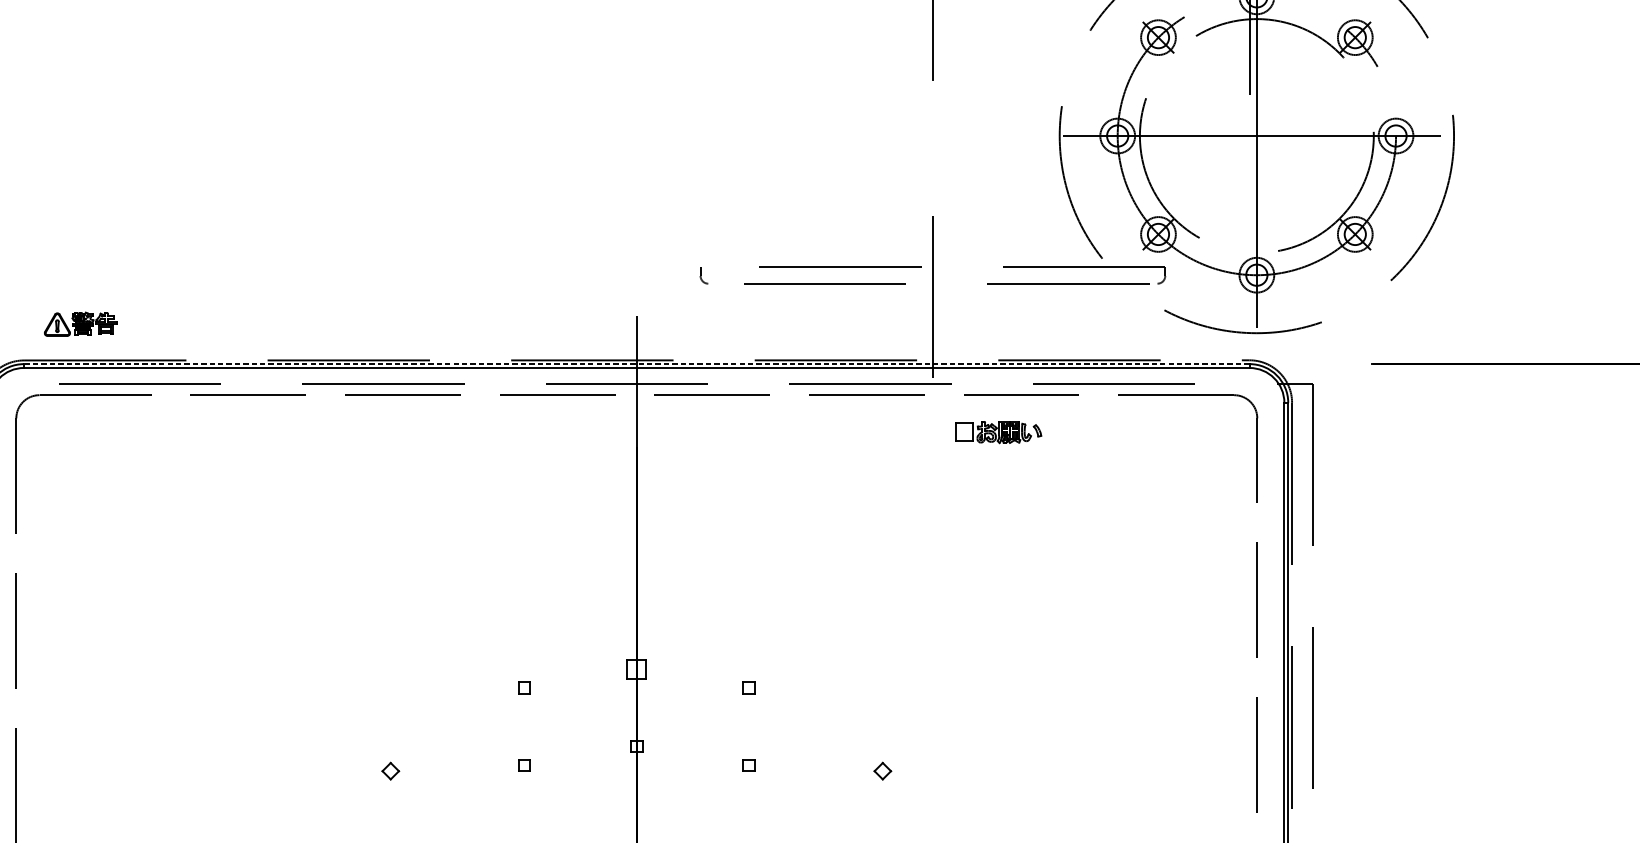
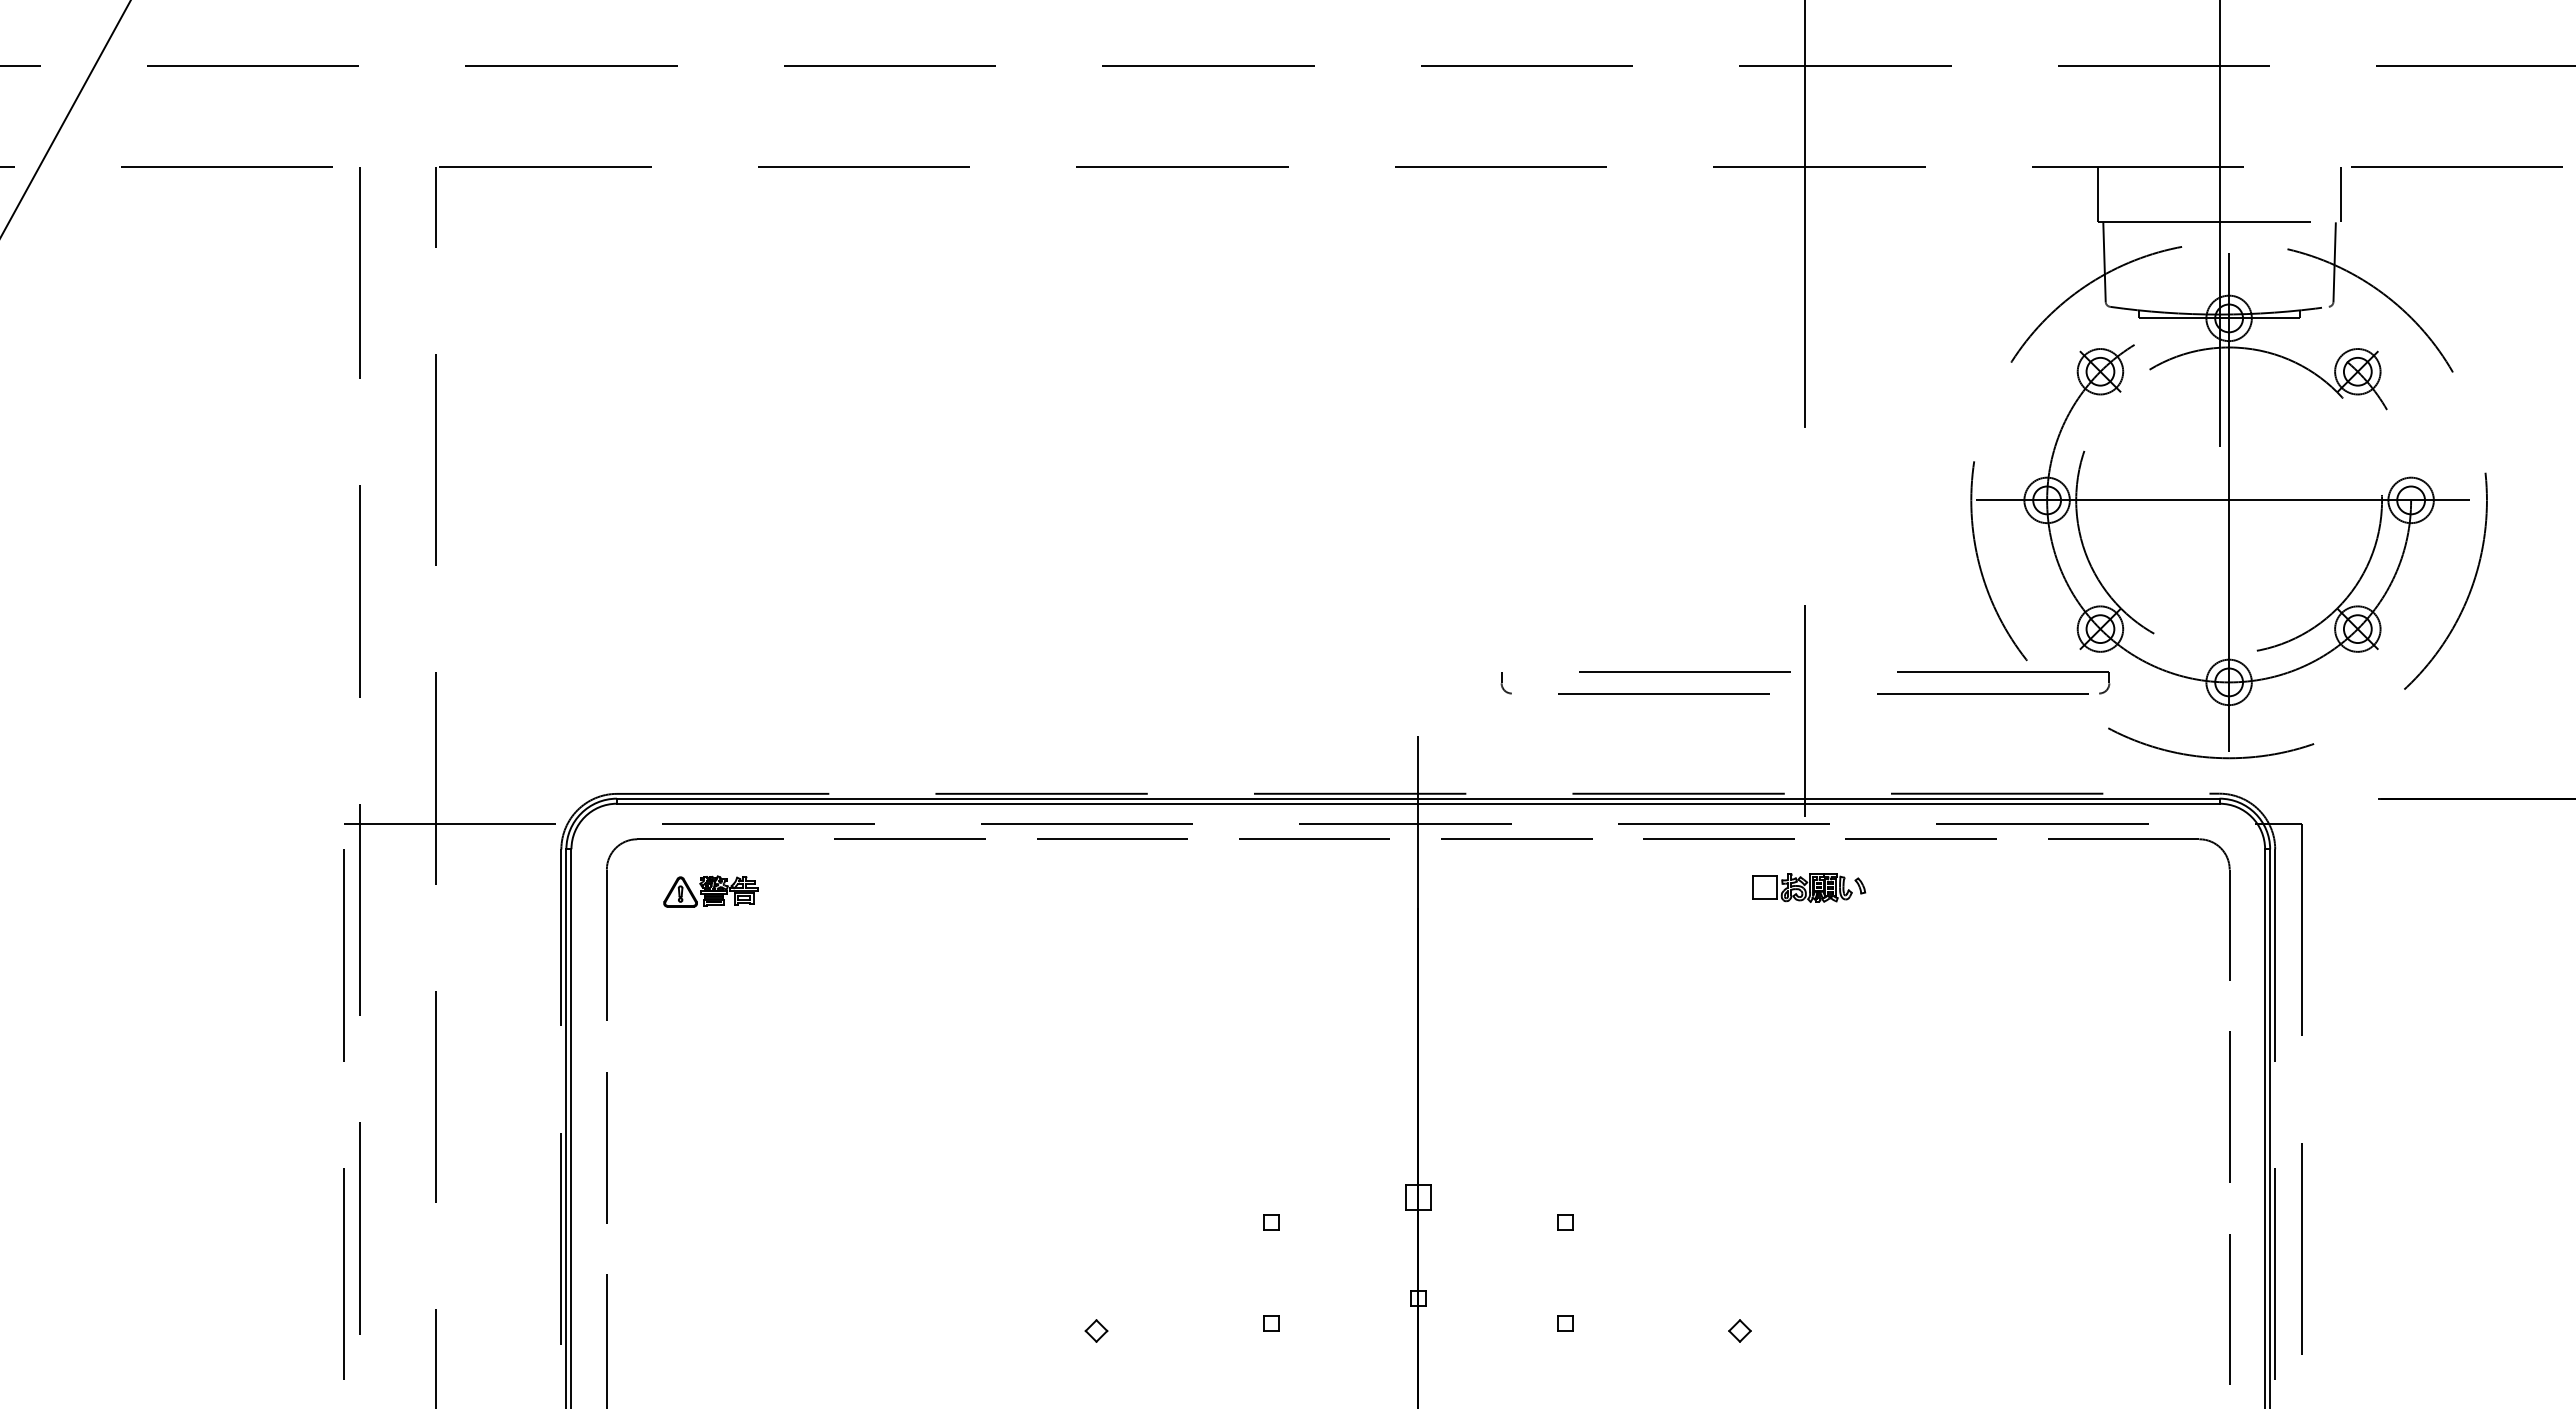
part: (80, 324) -> (710, 891), moved
line: (636, 363) -> (1417, 798), dashed -> solid
part: (998, 432) -> (1809, 887), moved

